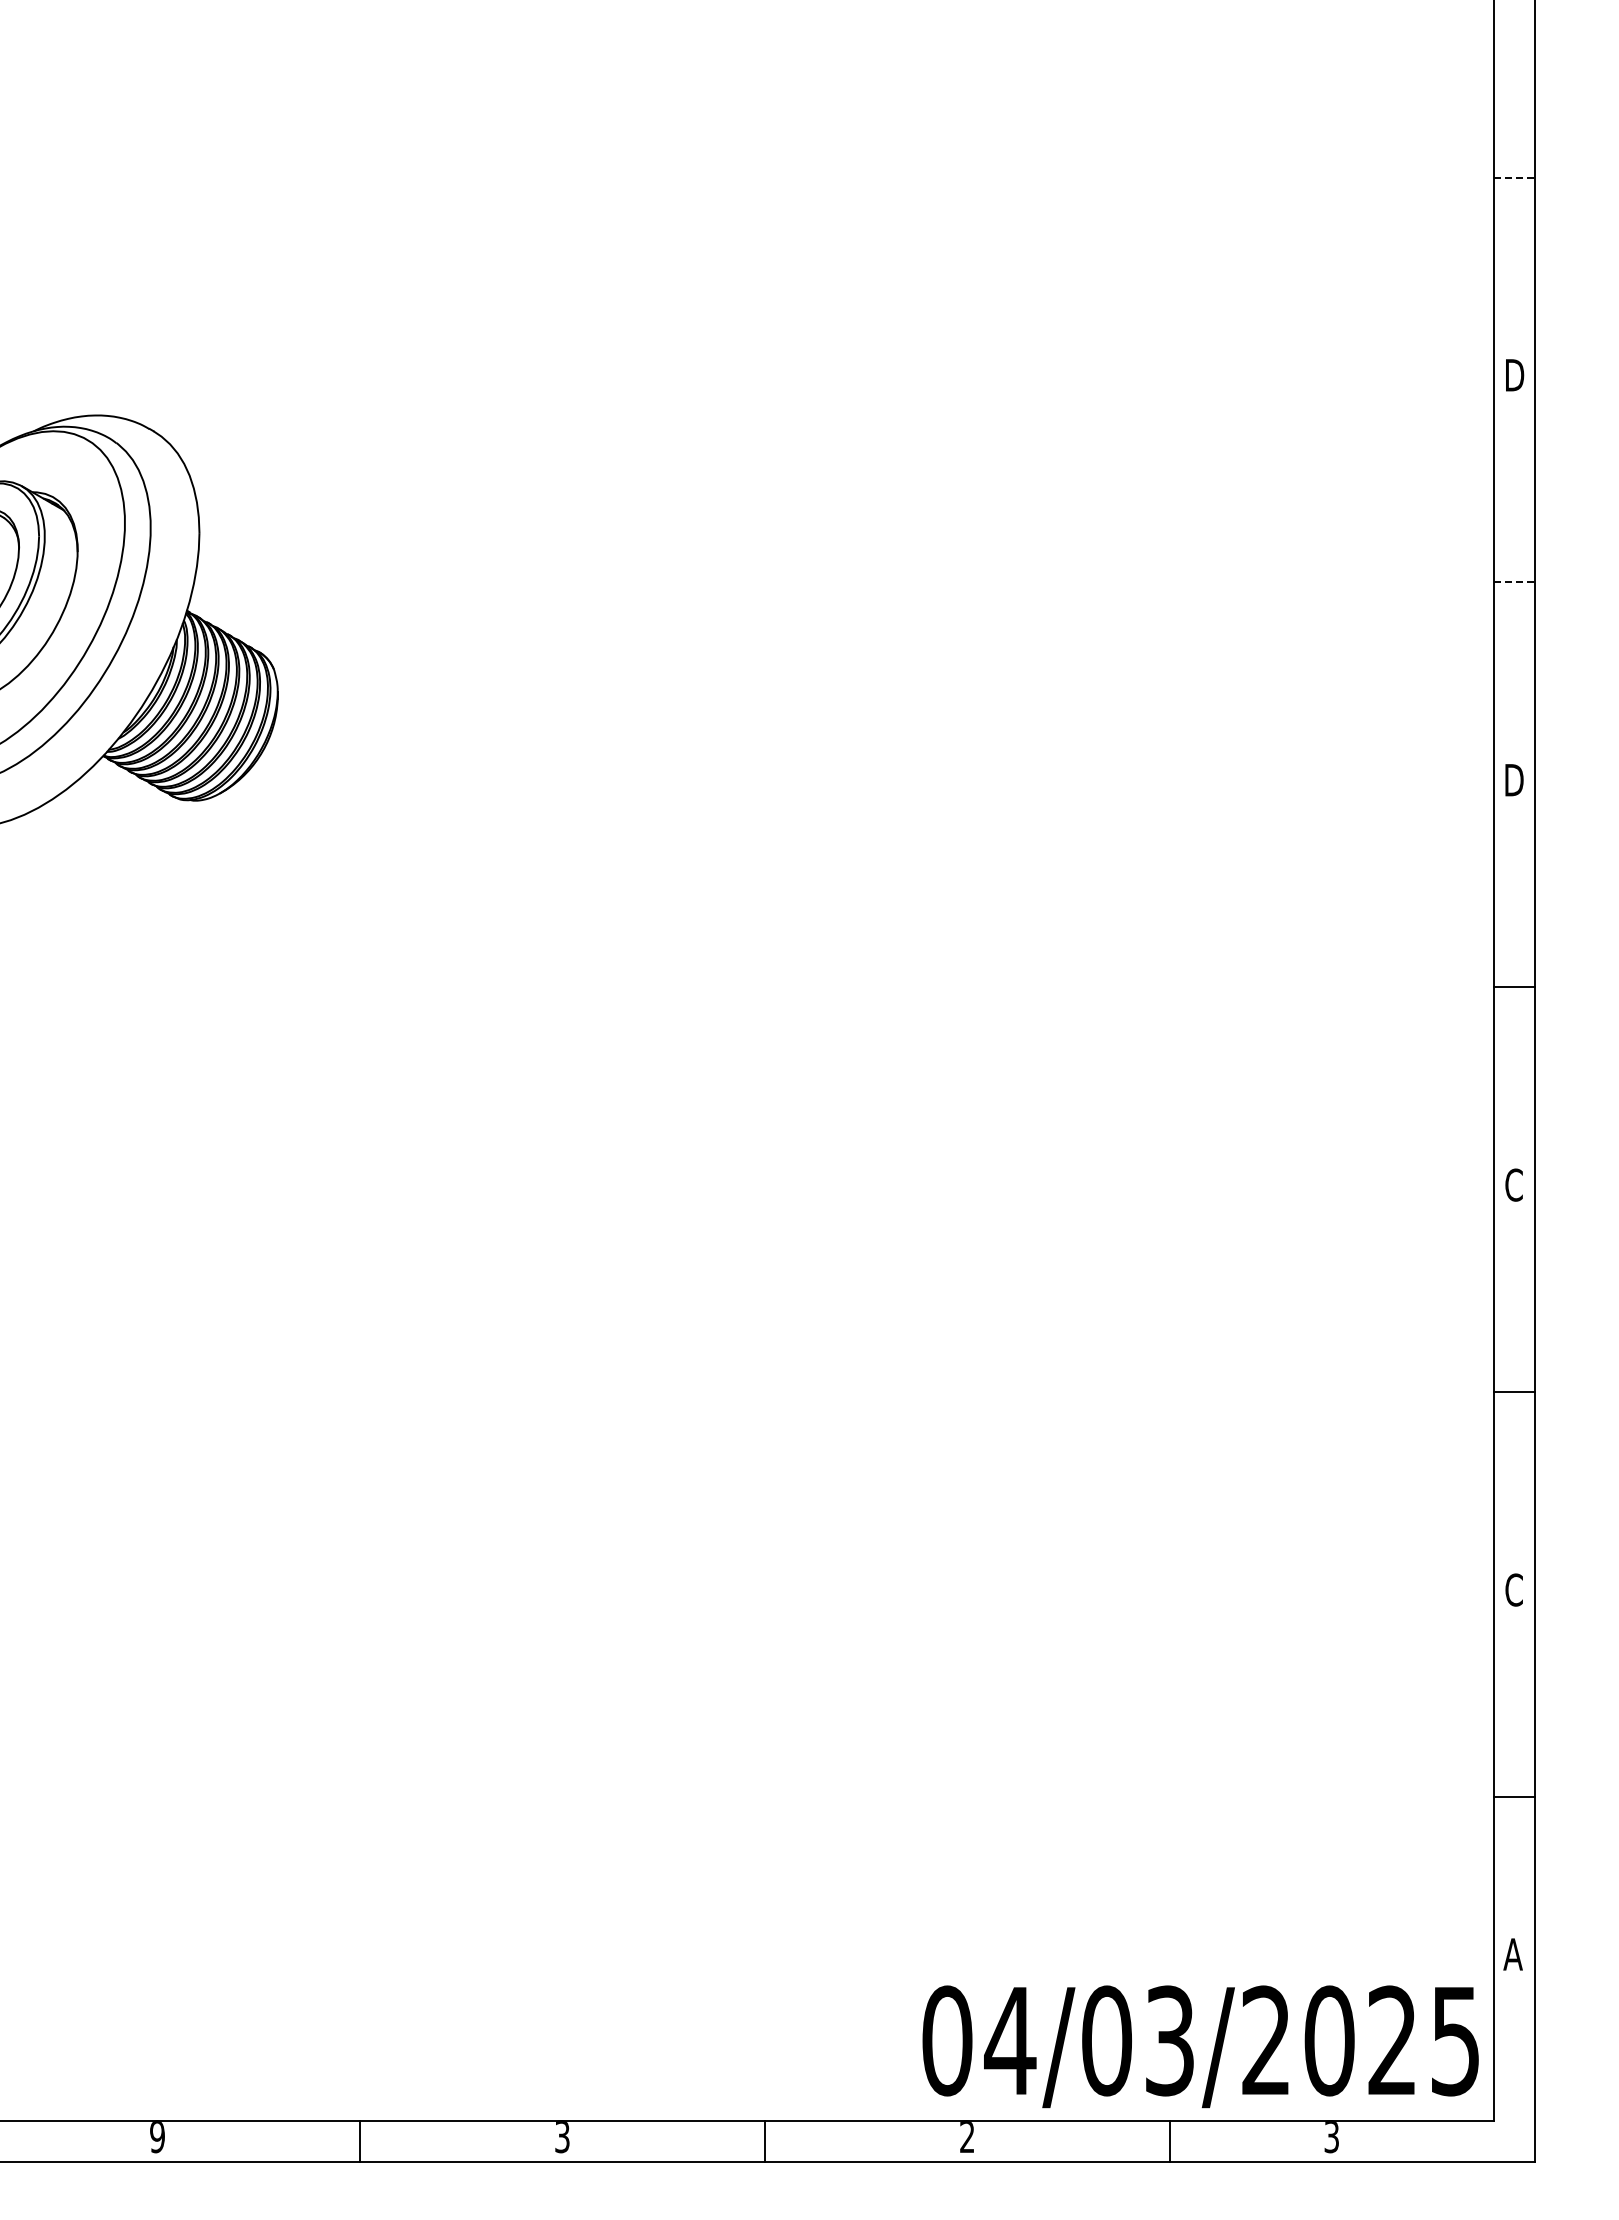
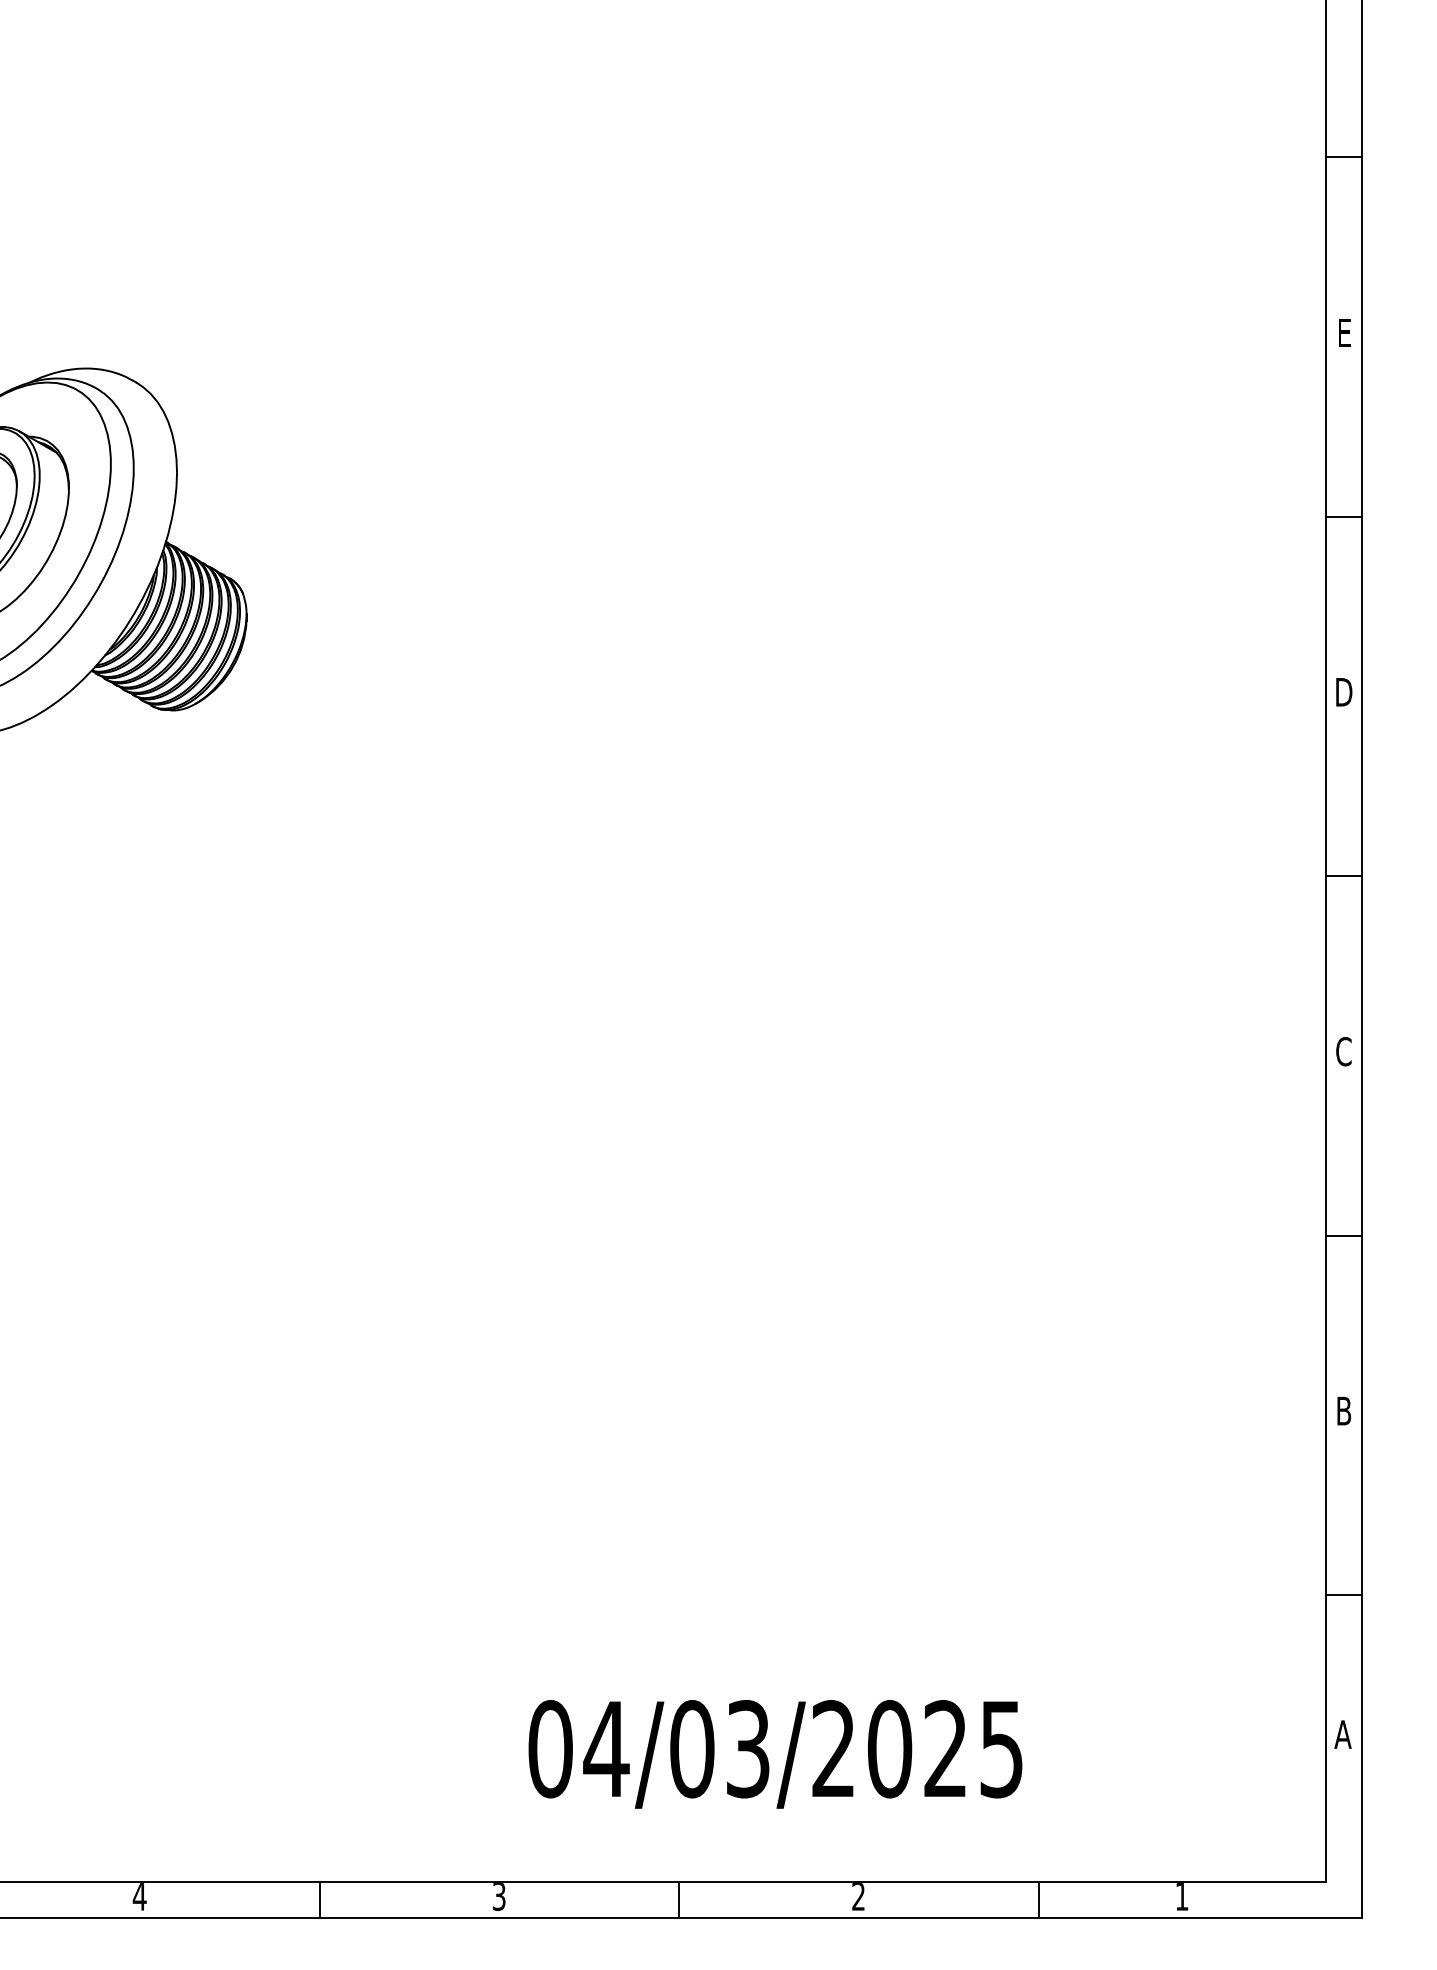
line: (1514, 177) -> (1344, 157), dashed -> solid
text: (1515, 375) -> (1345, 333), D -> E
line: (1514, 582) -> (1344, 516), dashed -> solid
text: (1513, 1589) -> (1343, 1410), C -> B
text: (1200, 2046) -> (775, 1754), moved
text: (157, 2137) -> (139, 1897), 9 -> 4
text: (1331, 2137) -> (1181, 1897), 3 -> 1

